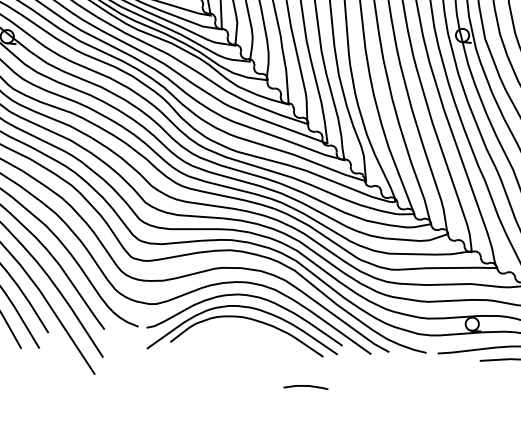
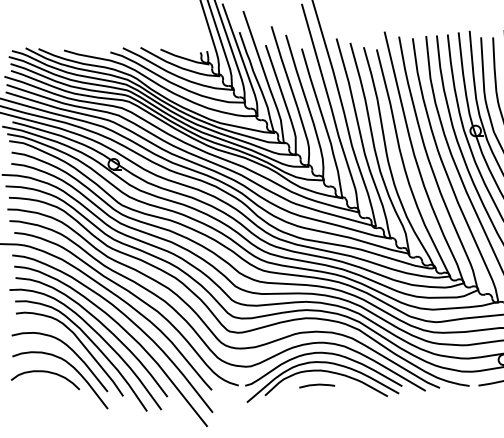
line: (306, 386) -> (317, 385), moved

